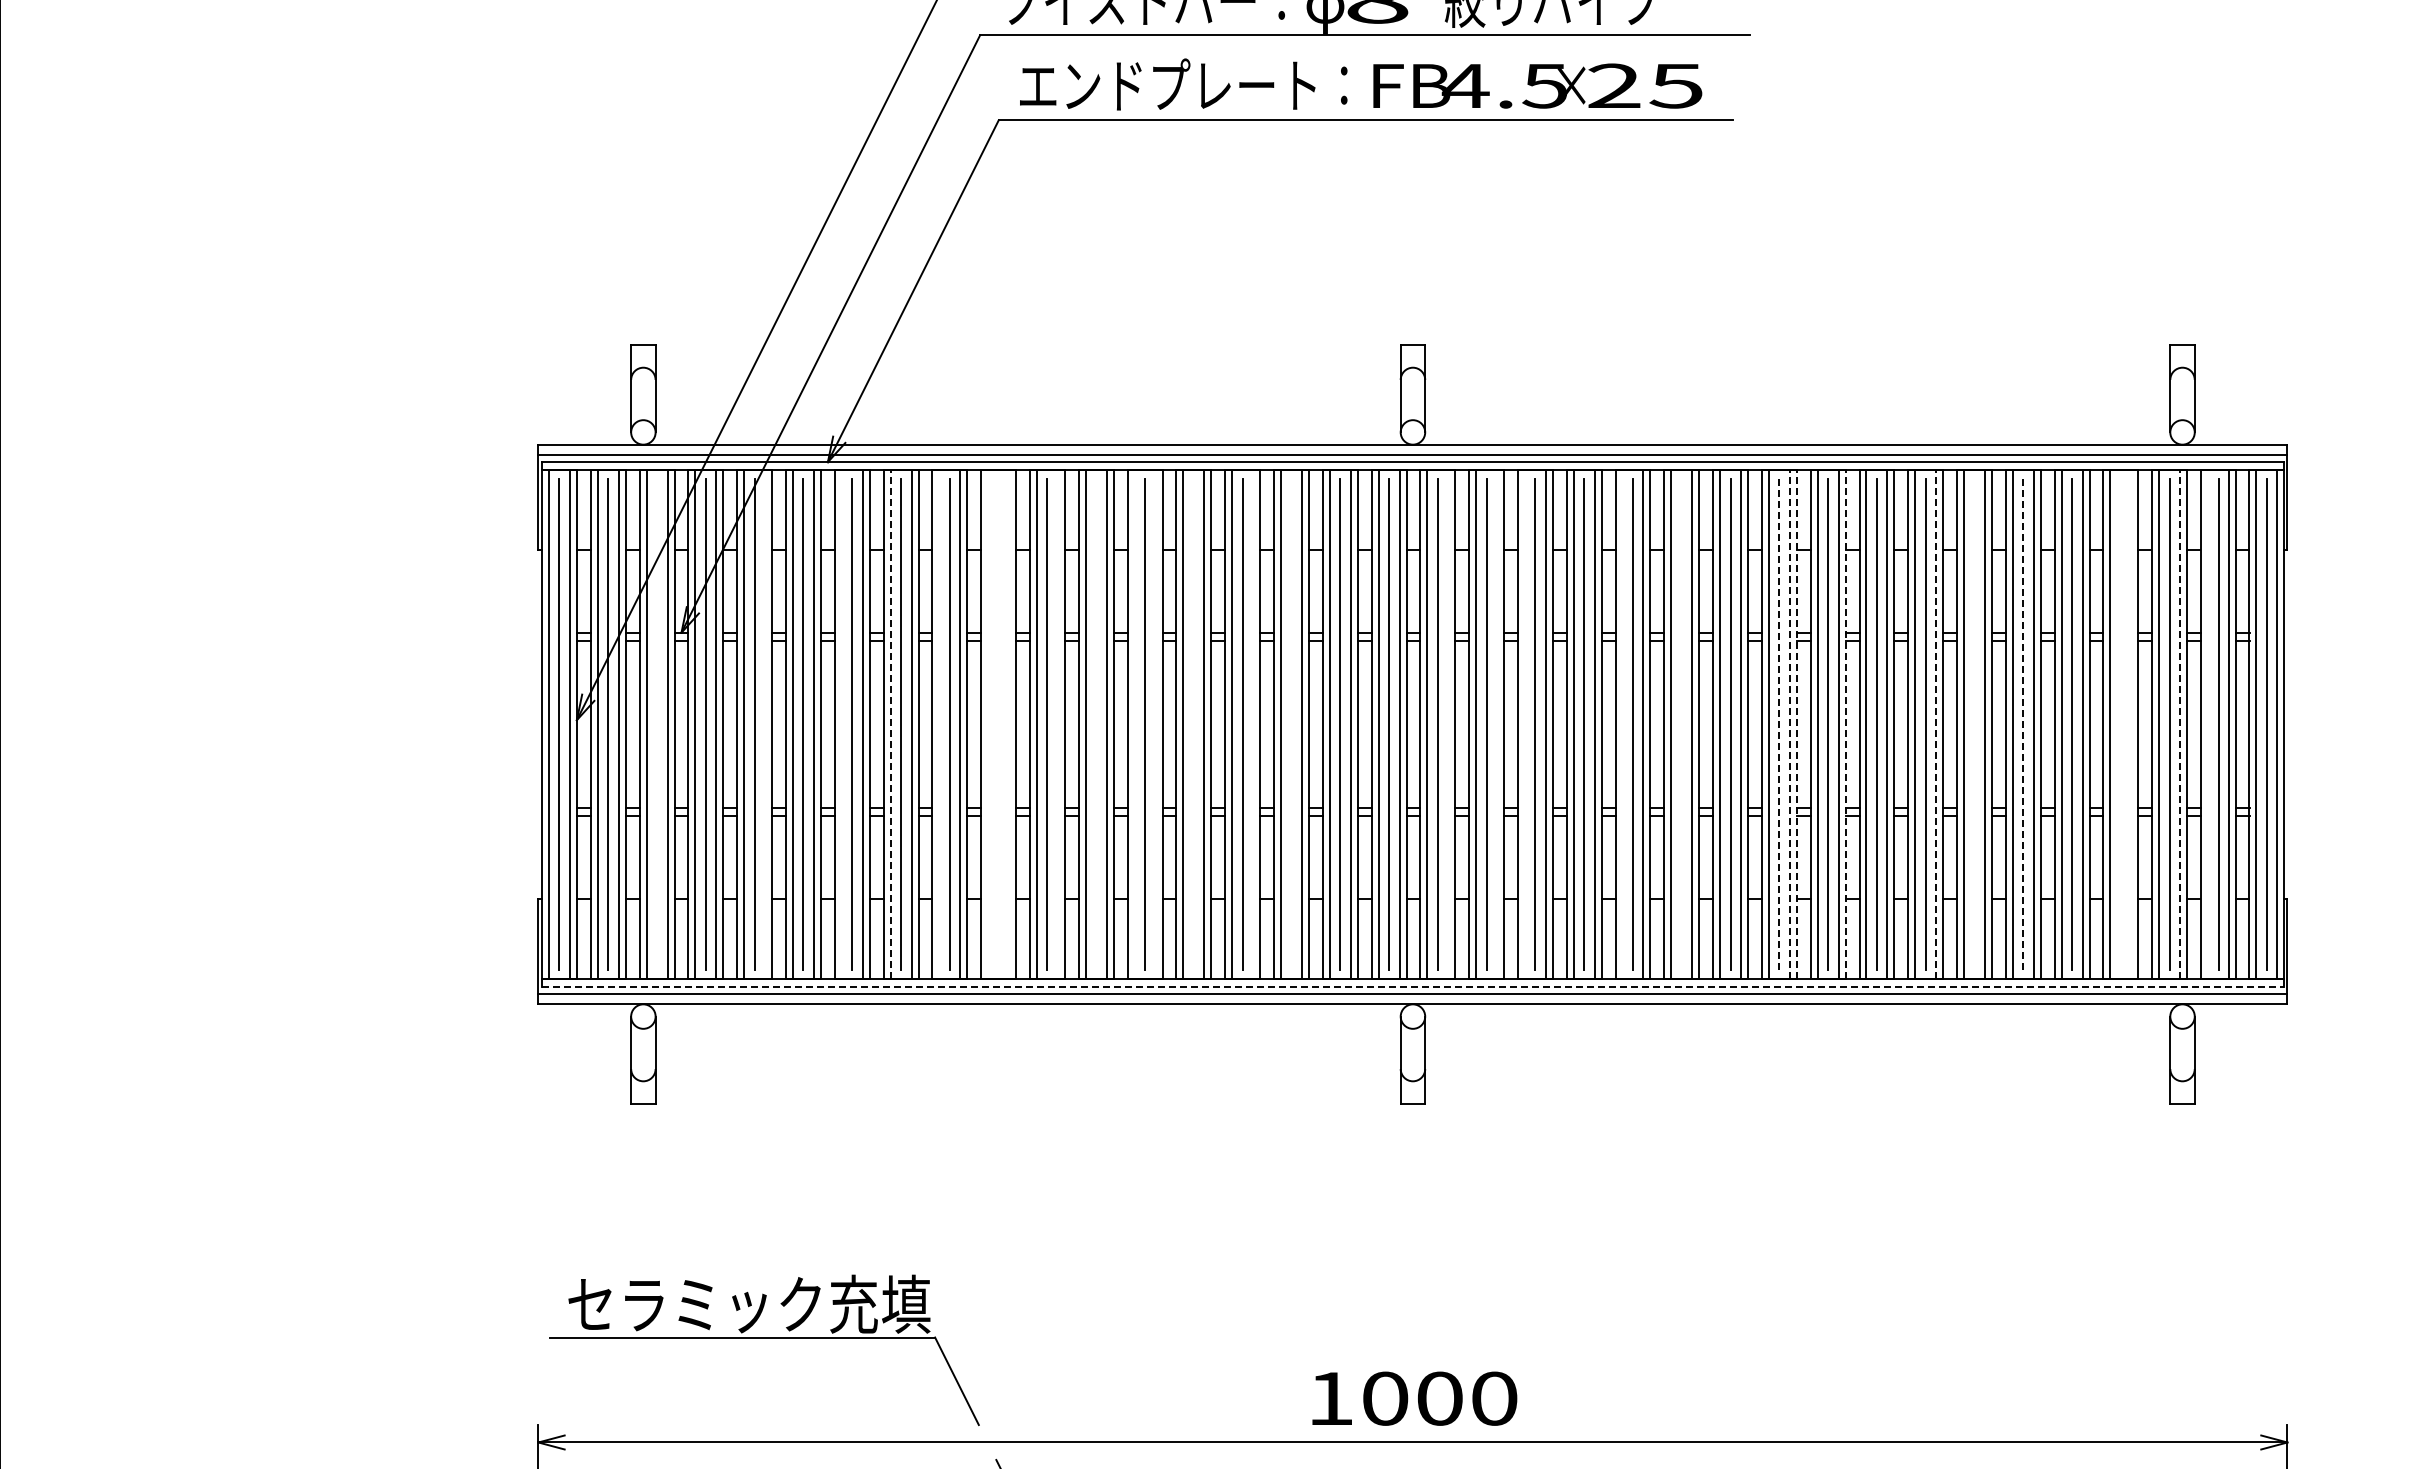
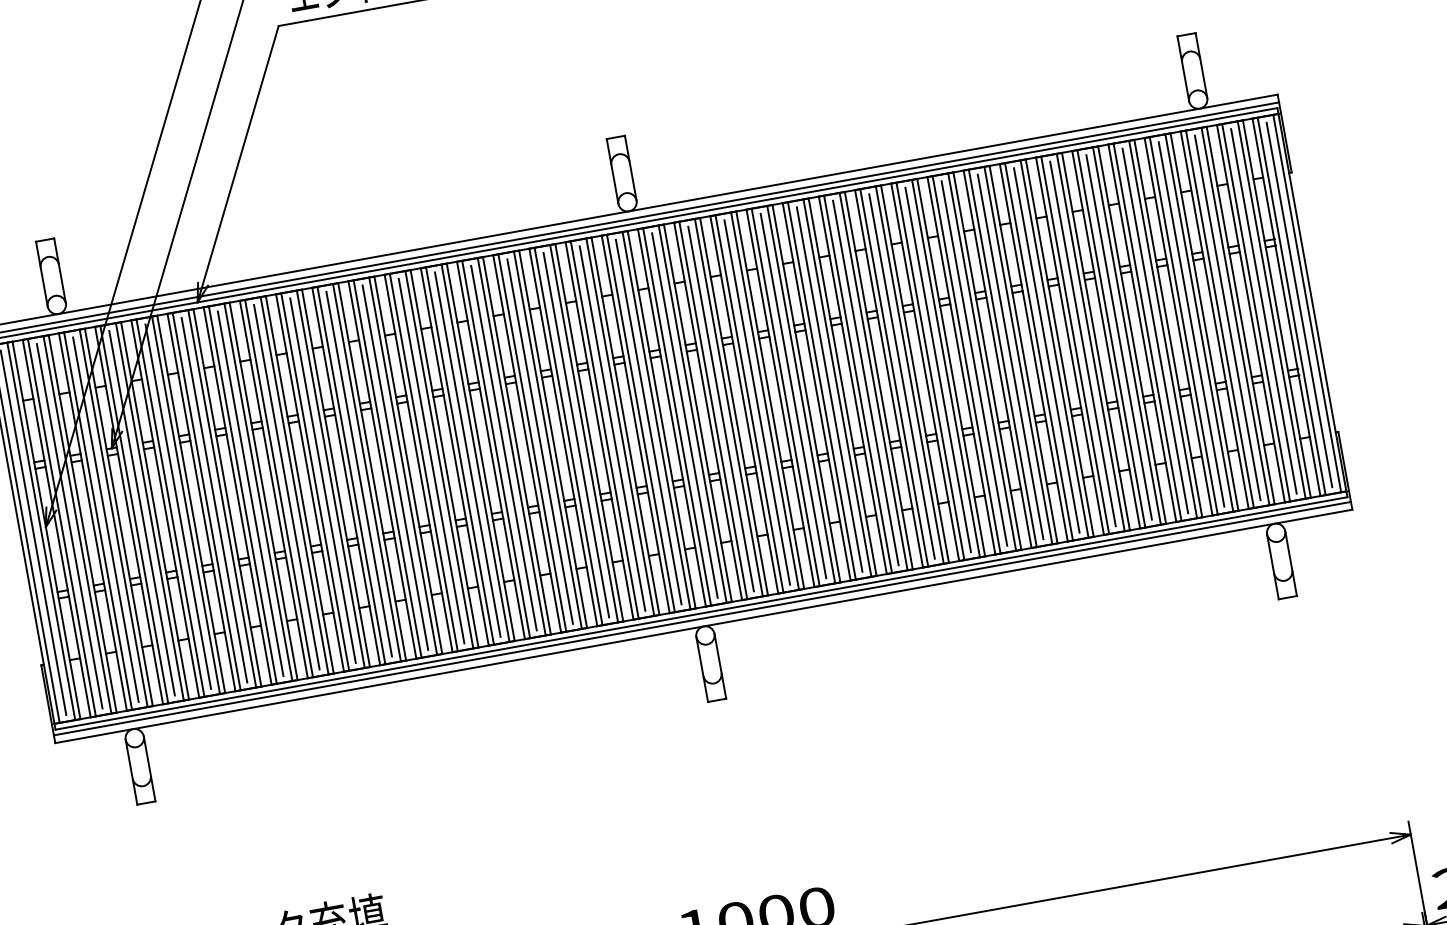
line: (657, 724) -> (106, 519), added
line: (765, 724) -> (186, 505), added
line: (841, 724) -> (242, 495), added
line: (890, 724) -> (279, 488), dashed -> solid
line: (939, 724) -> (315, 482), added
line: (988, 724) -> (351, 475), added
line: (998, 724) -> (359, 474), added
line: (1009, 724) -> (367, 472), added
line: (1057, 724) -> (402, 466), added
line: (1095, 724) -> (431, 461), added
line: (1134, 724) -> (459, 456), added
line: (1155, 724) -> (475, 453), added
line: (1193, 724) -> (503, 448), added
line: (1253, 724) -> (548, 440), added
line: (1290, 724) -> (575, 435), added
line: (1448, 724) -> (692, 414), added
line: (1497, 724) -> (729, 407), added
line: (1524, 724) -> (749, 404), added
line: (1622, 724) -> (821, 390), added
line: (1681, 724) -> (865, 383), added
line: (1779, 724) -> (938, 369), dashed -> solid
line: (1789, 724) -> (945, 368), dashed -> solid
line: (1796, 724) -> (950, 367), dashed -> solid
line: (1845, 724) -> (987, 361), dashed -> solid
line: (1936, 724) -> (1054, 349), dashed -> solid
line: (1974, 724) -> (1082, 343), added
line: (2023, 724) -> (1119, 337), dashed -> solid
line: (2120, 724) -> (1191, 324), added
line: (2131, 724) -> (1199, 323), added
line: (2180, 724) -> (1235, 316), dashed -> solid
line: (2208, 724) -> (1256, 312), added
line: (1413, 986) -> (701, 613), dashed -> solid

